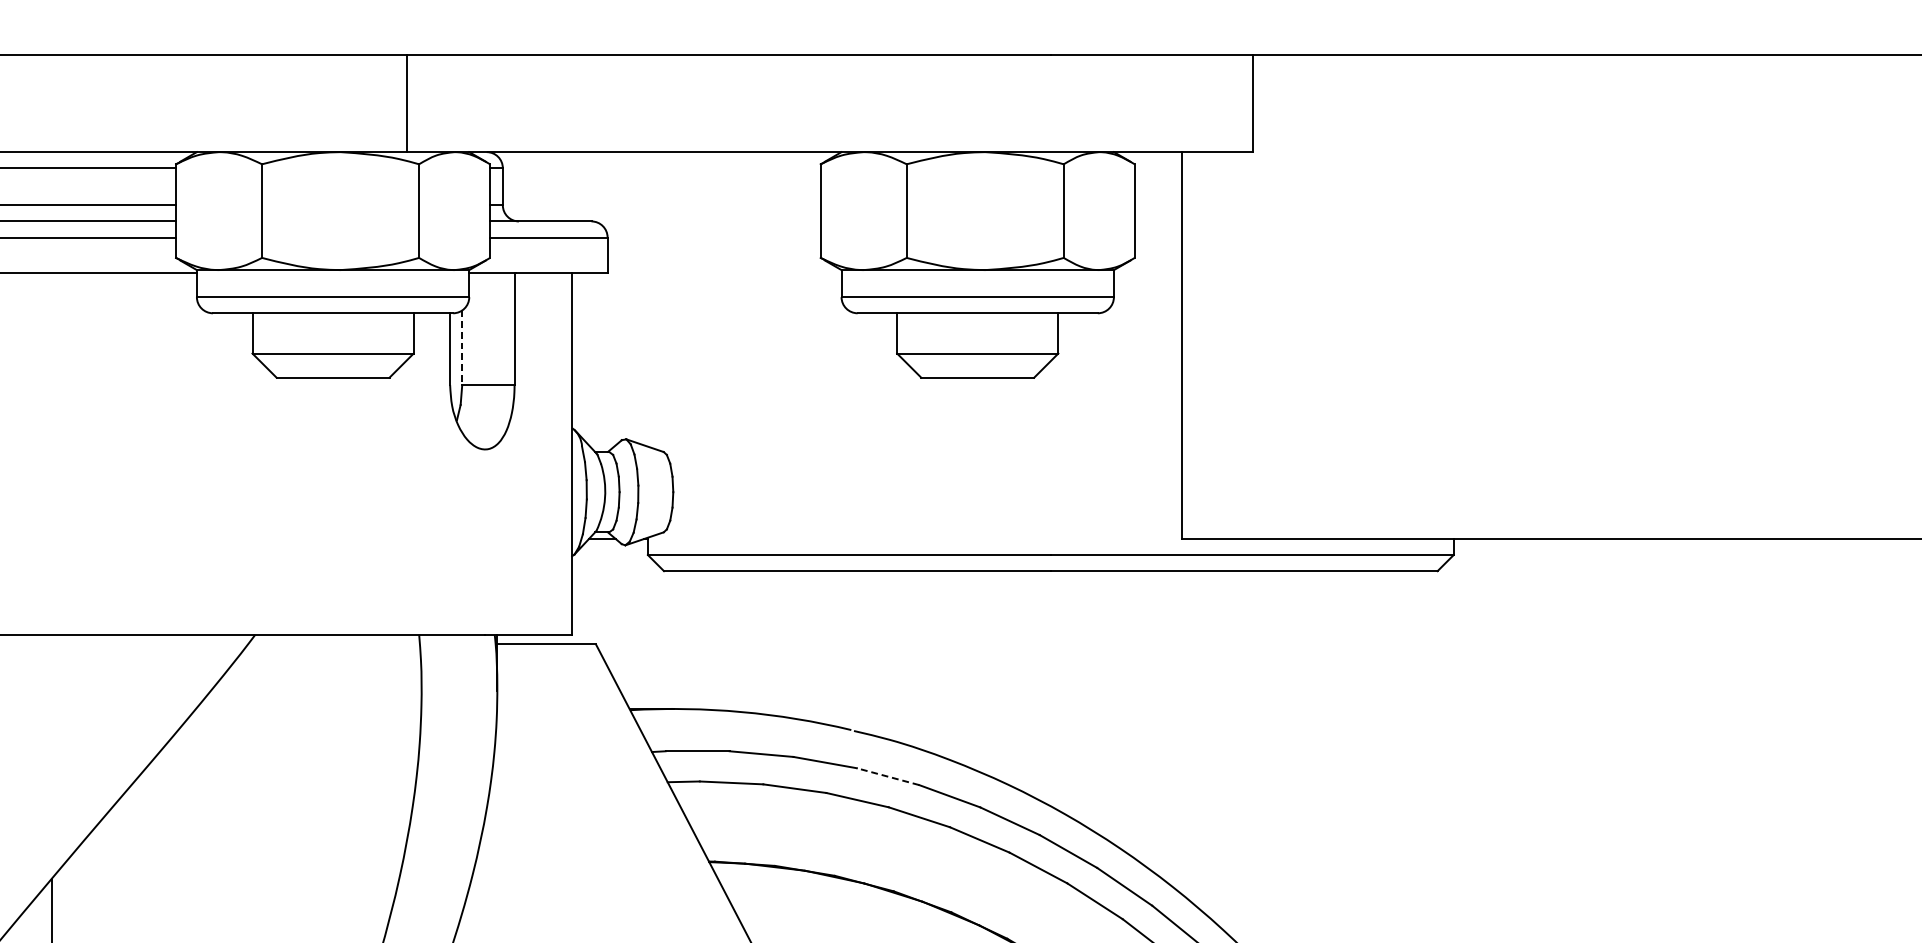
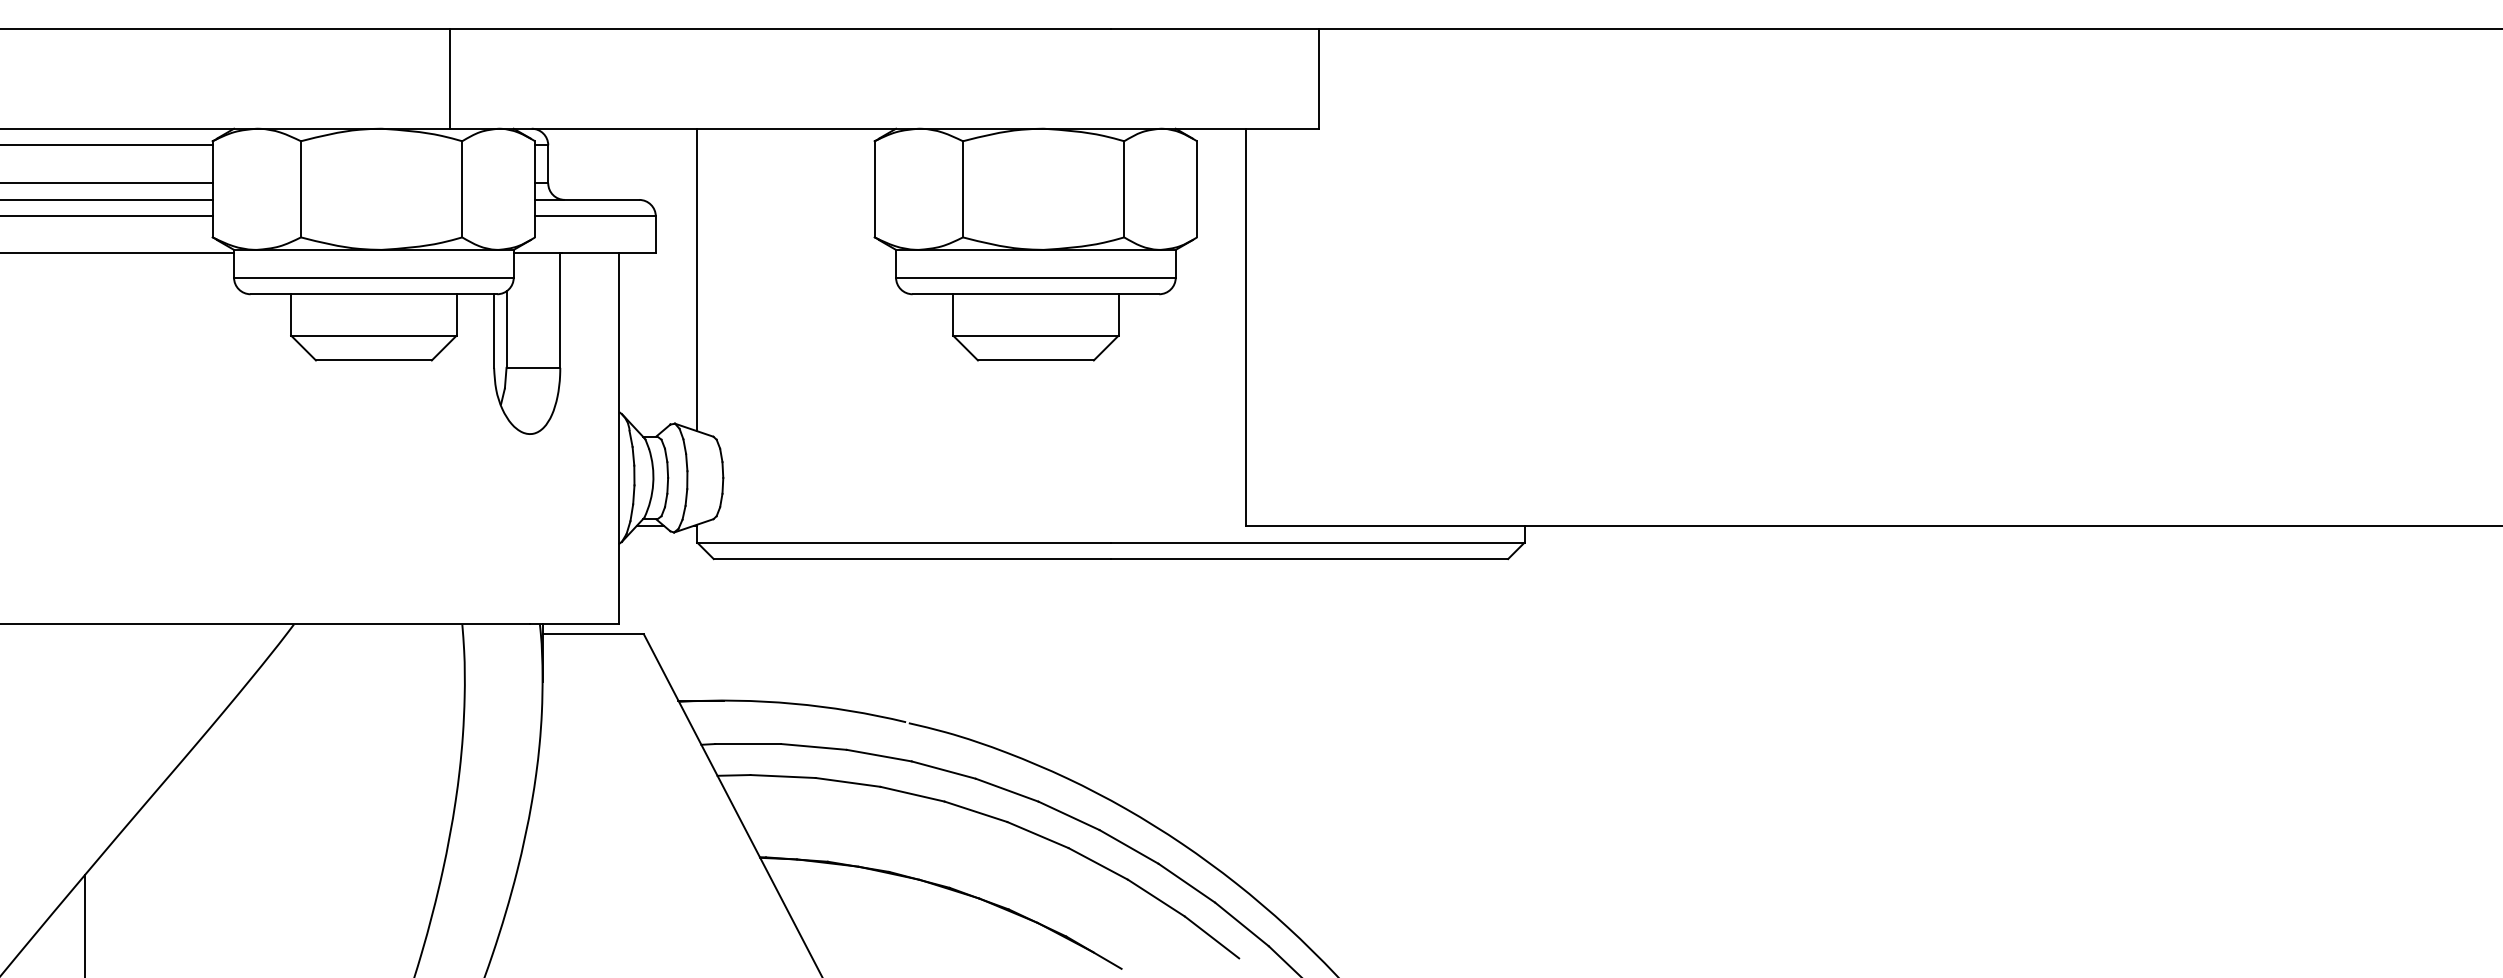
line: (648, 298) -> (697, 279), added
line: (462, 348) -> (506, 330), dashed -> solid
line: (887, 776) -> (943, 769), dashed -> solid

